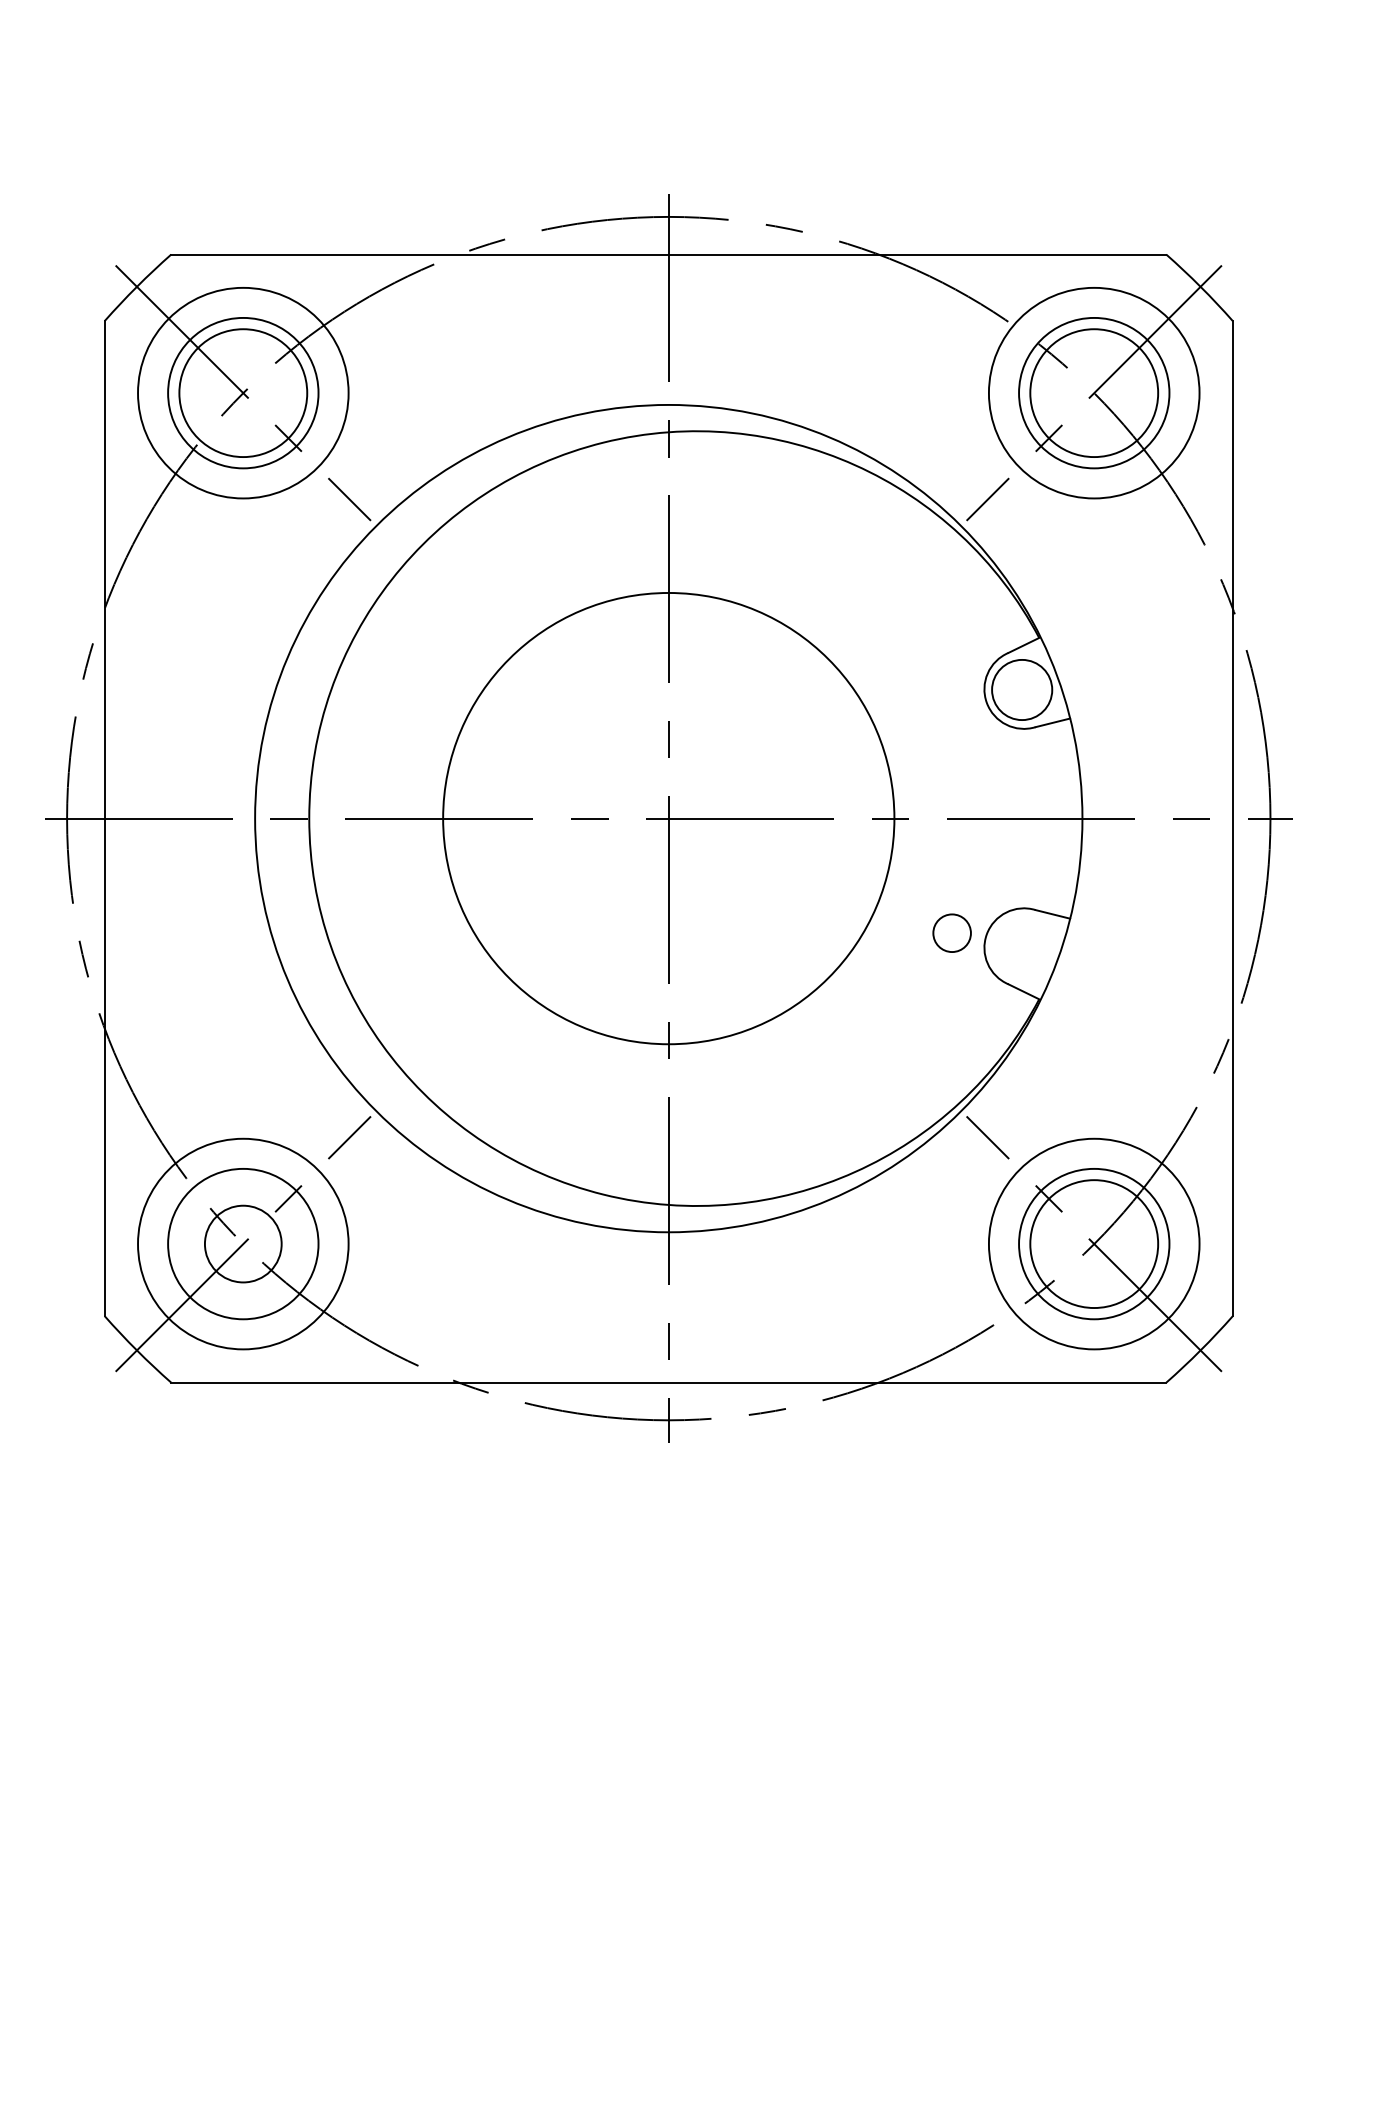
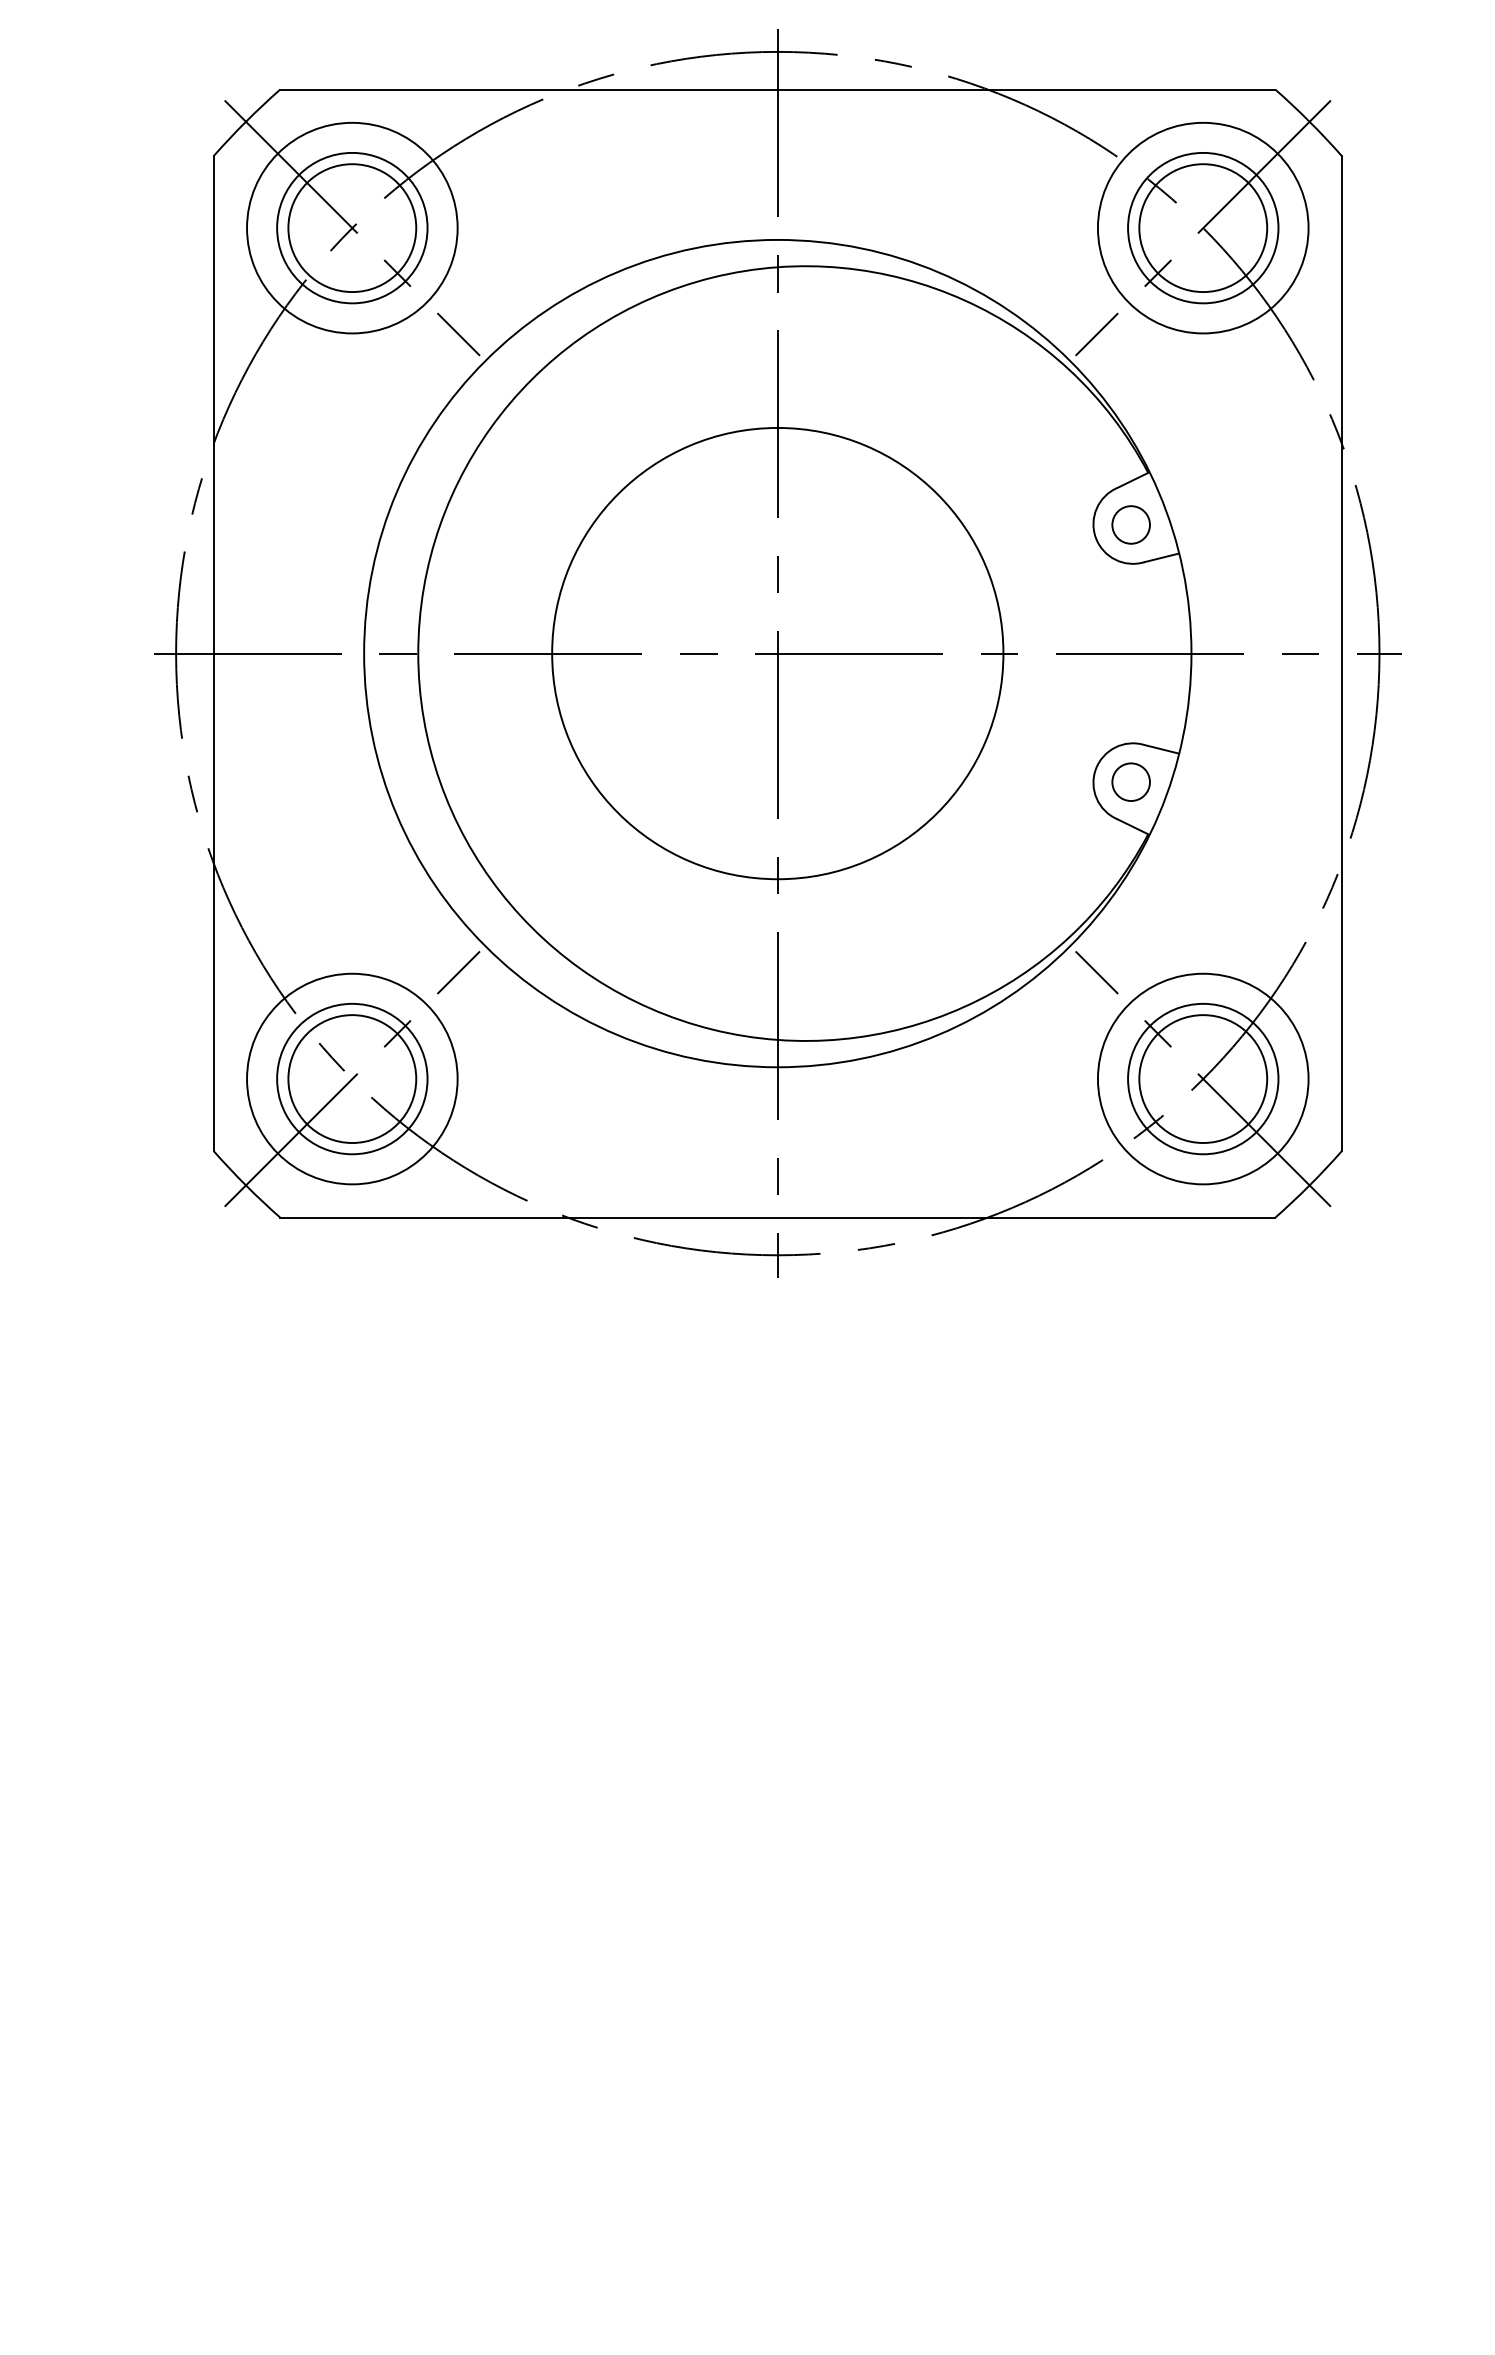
circle: (1021, 689) -> (1130, 524), size x0.62
circle: (951, 932) -> (1130, 781), moved
circle: (243, 1243) -> (352, 1078), size x1.67

